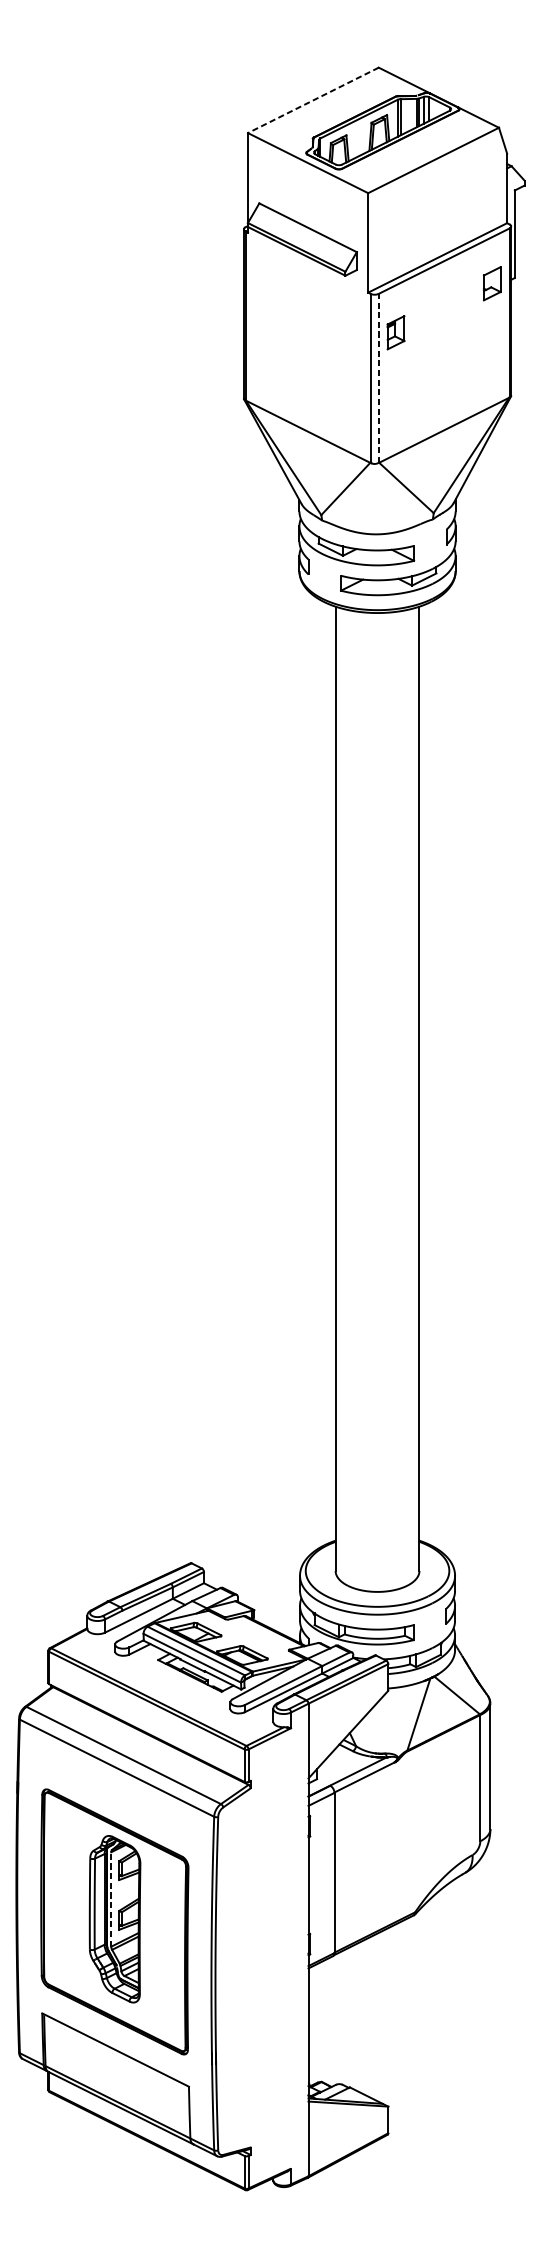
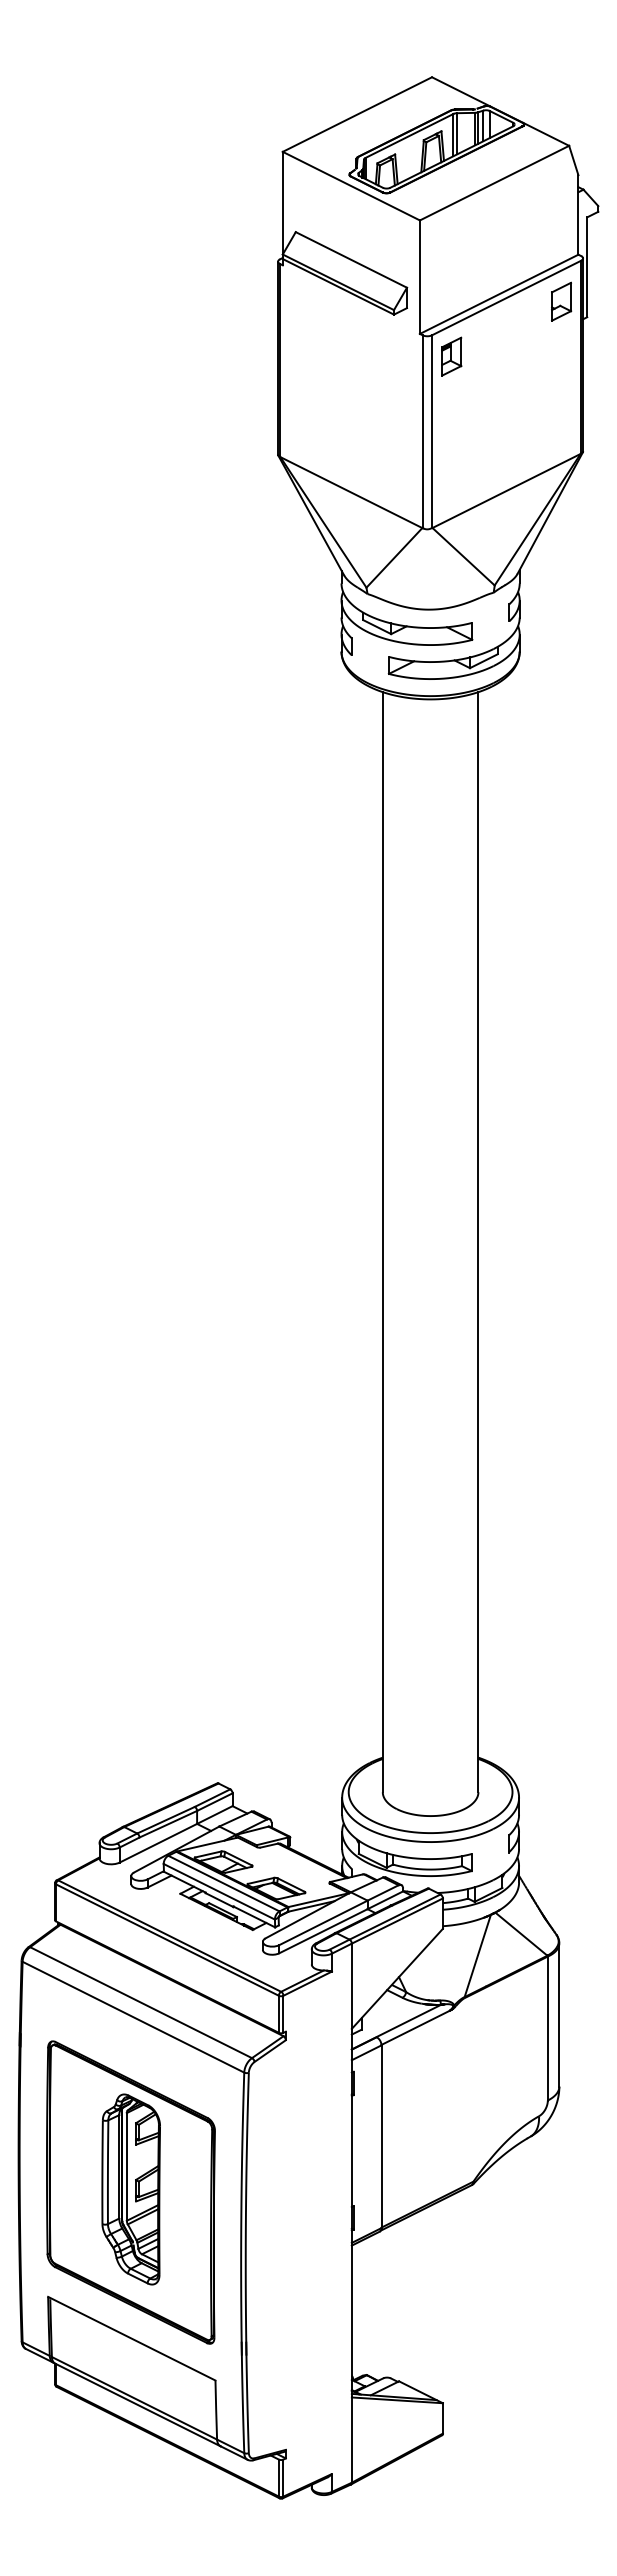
line: (312, 100) -> (356, 114), dashed -> solid
part: (492, 283) -> (561, 301), moved
part: (395, 332) -> (451, 356), moved
line: (379, 378) -> (432, 431), dashed -> solid
line: (110, 1899) -> (126, 2166), dashed -> solid

